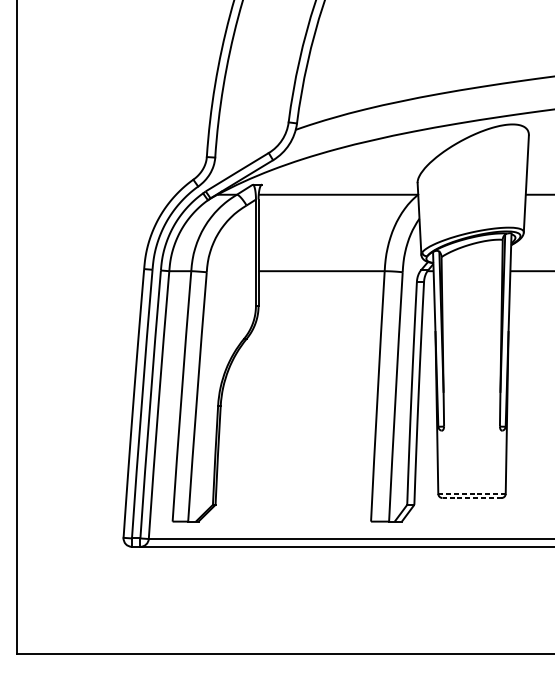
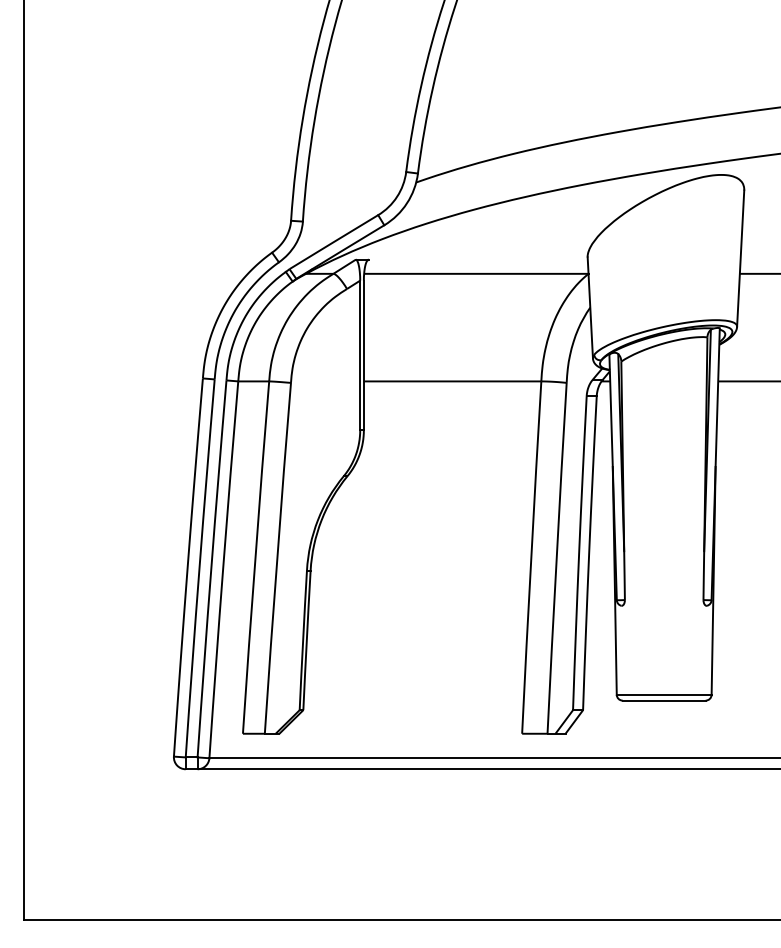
line: (472, 493) -> (664, 694), dashed -> solid
line: (472, 497) -> (664, 700), dashed -> solid

